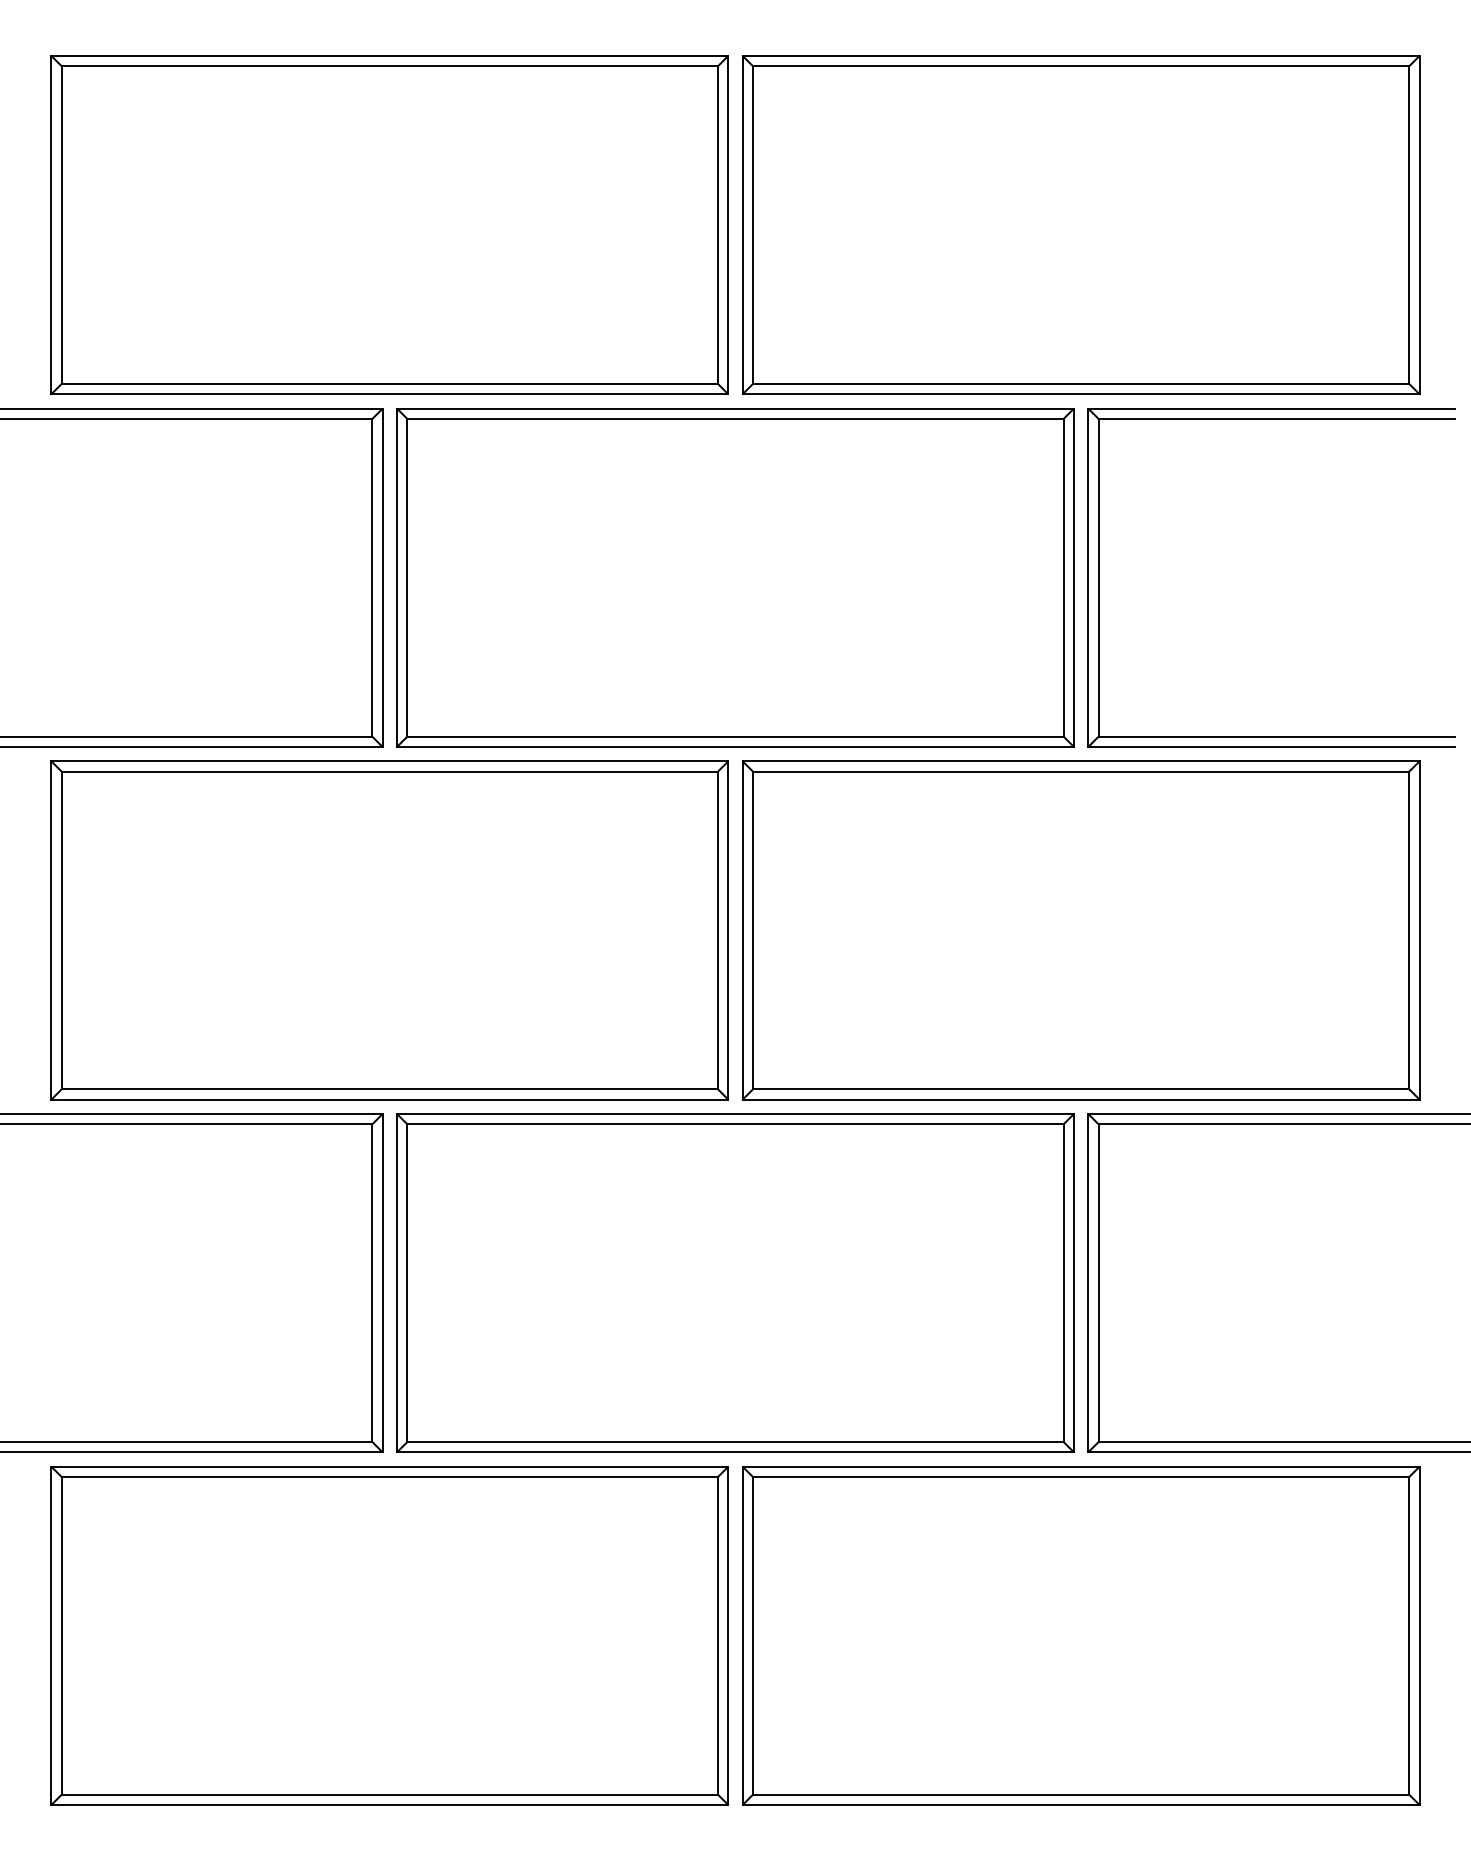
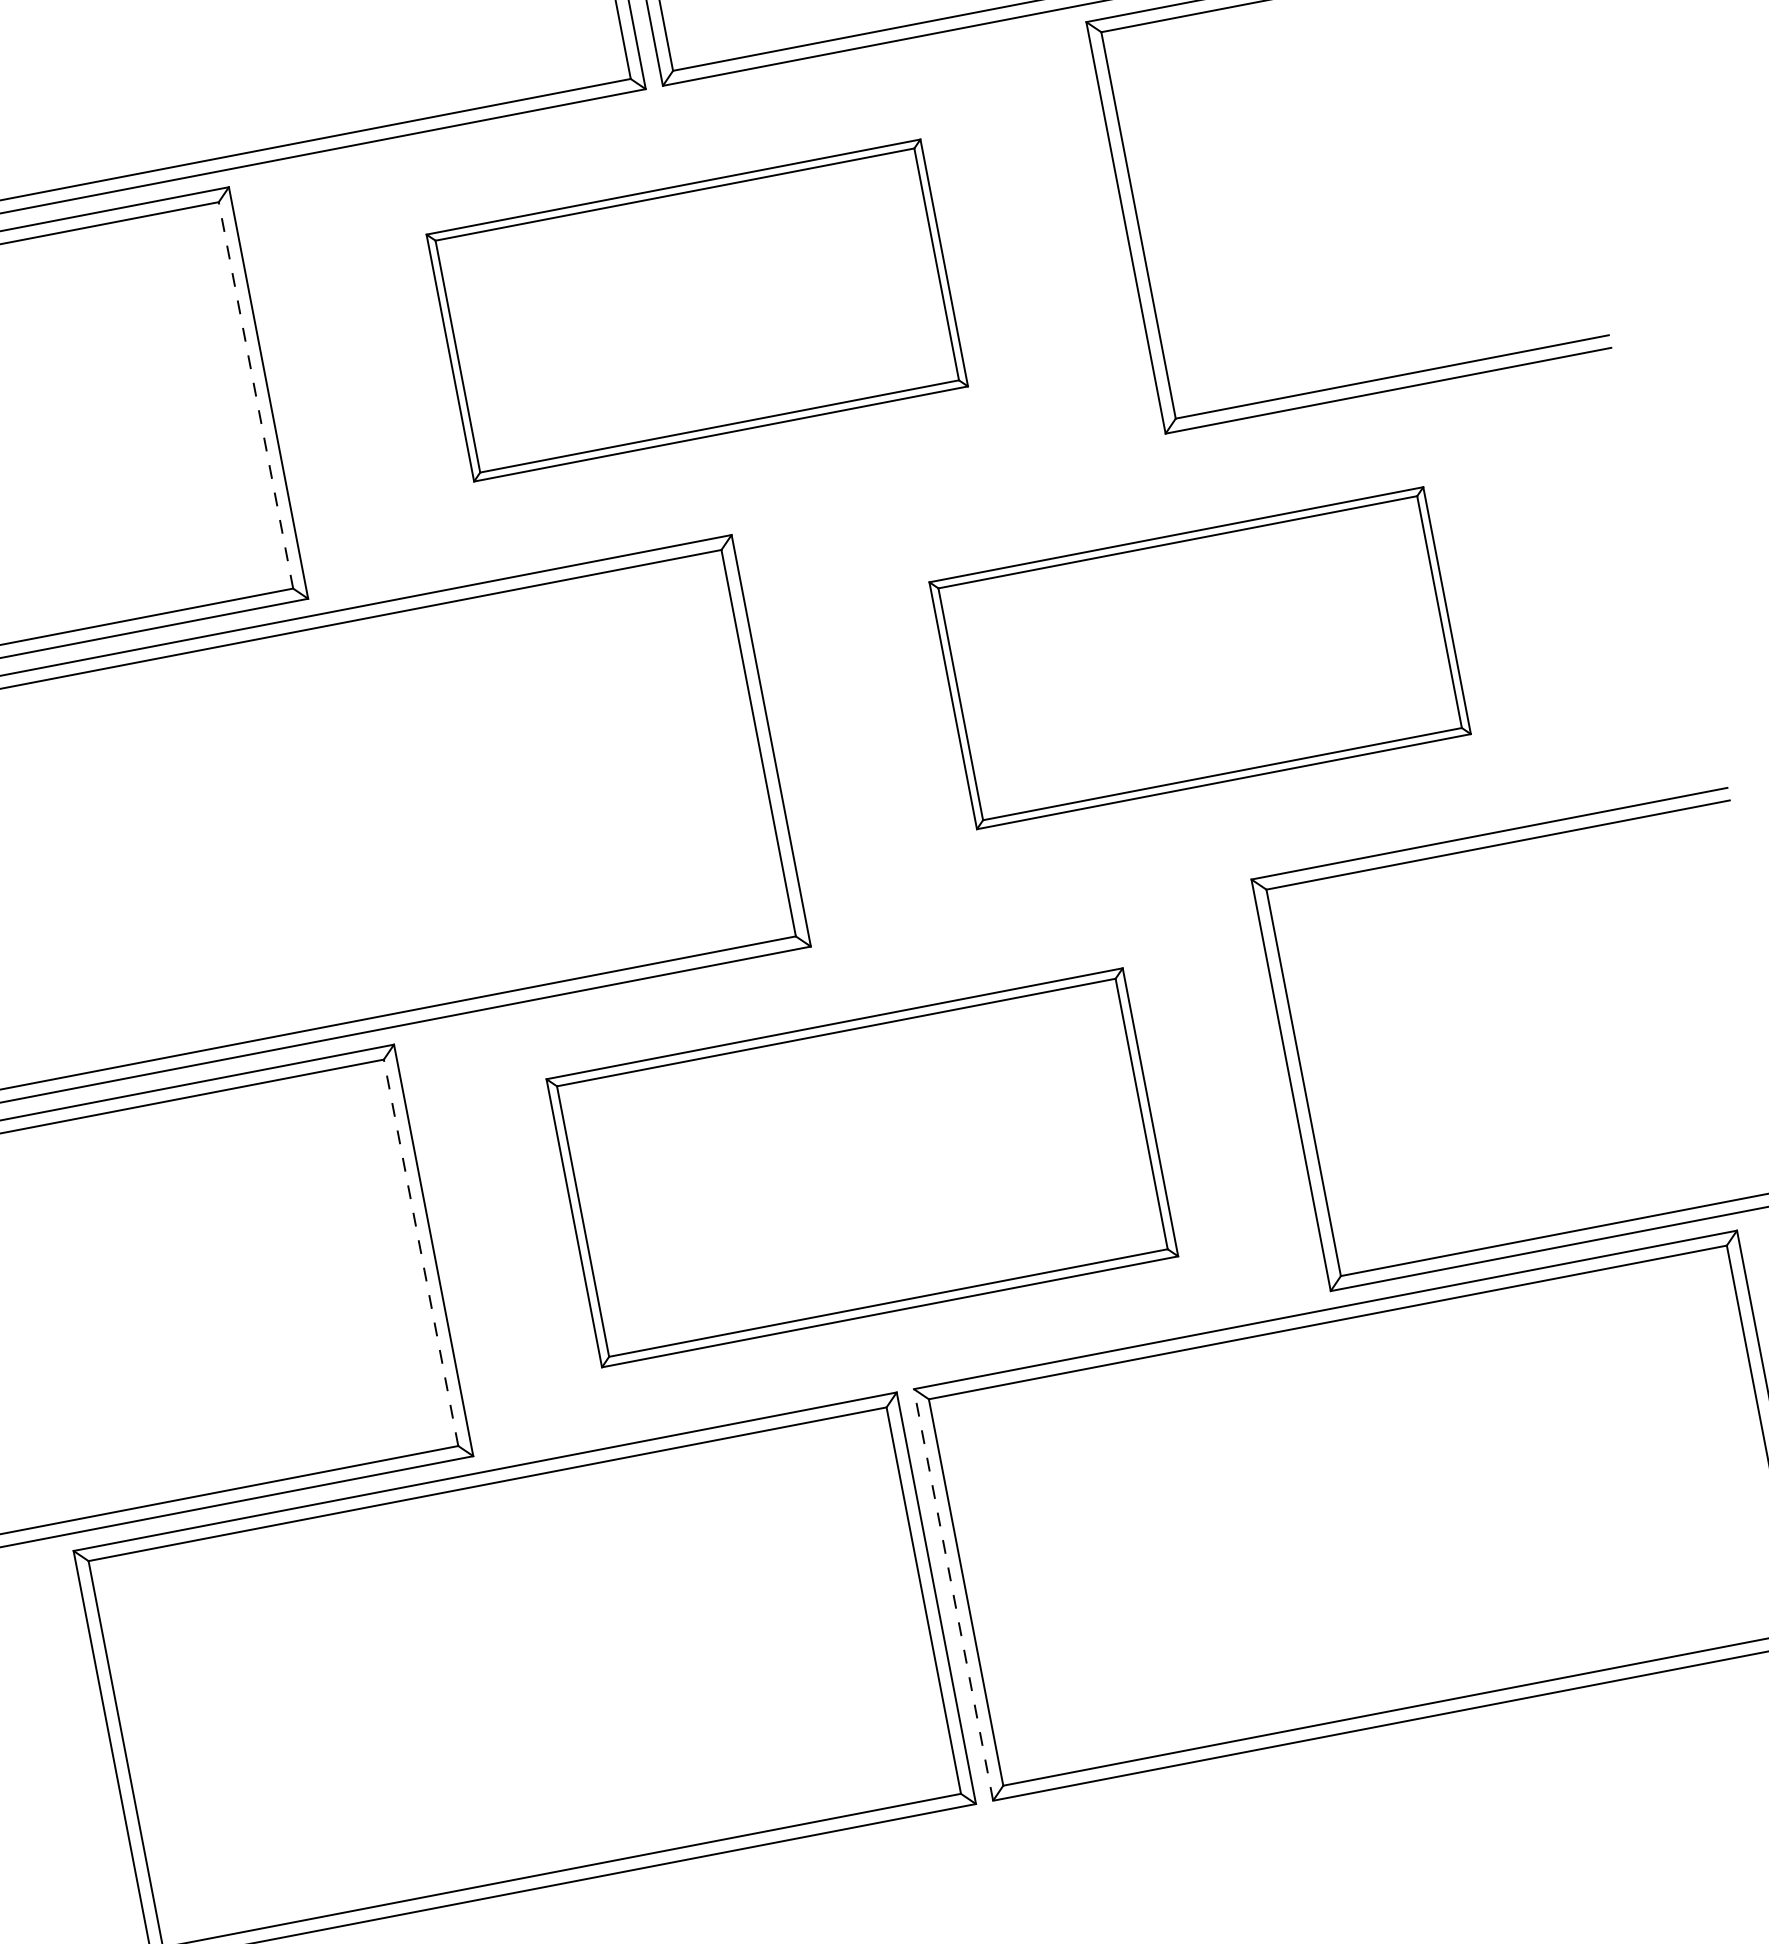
line: (372, 577) -> (255, 395), solid -> dashed
part: (735, 577) -> (697, 310), size x0.6
part: (1081, 930) -> (1200, 658), size x0.6
part: (735, 1282) -> (862, 1167), size x0.7
line: (372, 1283) -> (421, 1253), solid -> dashed
line: (742, 1635) -> (953, 1594), solid -> dashed

